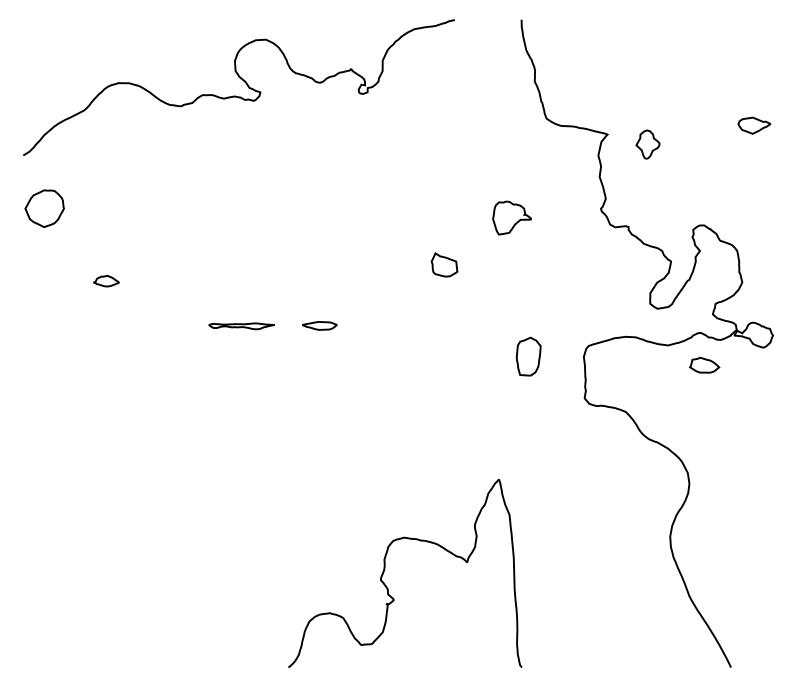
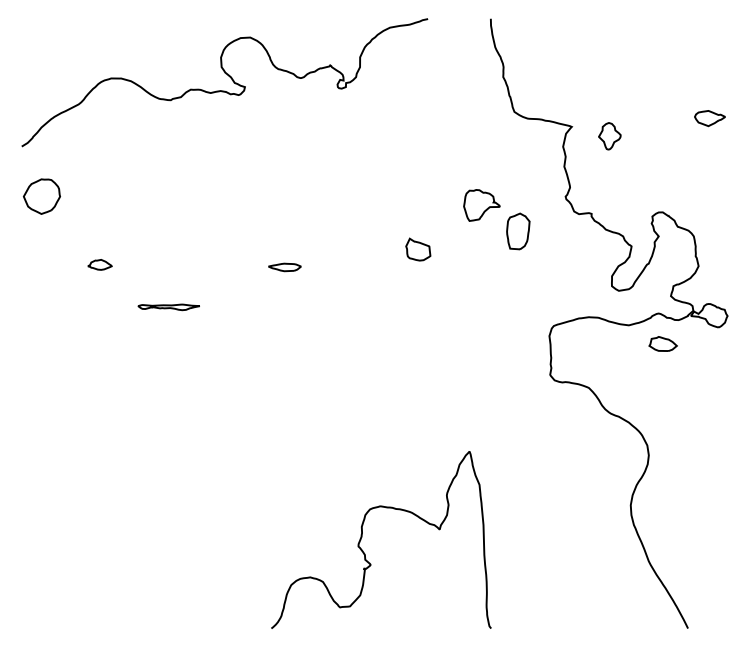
part: (319, 325) -> (284, 267), moved
part: (241, 326) -> (168, 307), moved
part: (528, 356) -> (518, 231), moved

